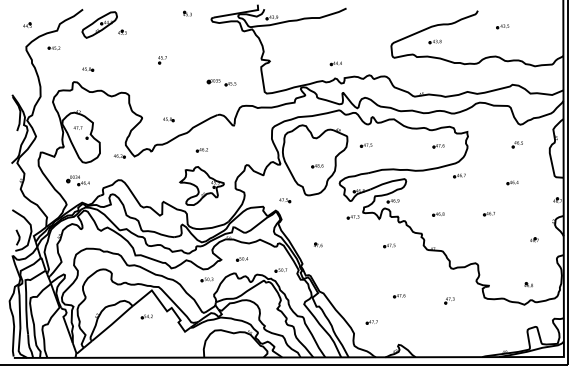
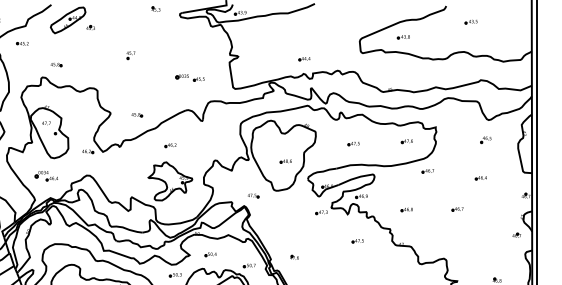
part: (365, 145) -> (352, 143), moved
part: (534, 239) -> (516, 234), moved
part: (318, 244) -> (294, 256), moved

